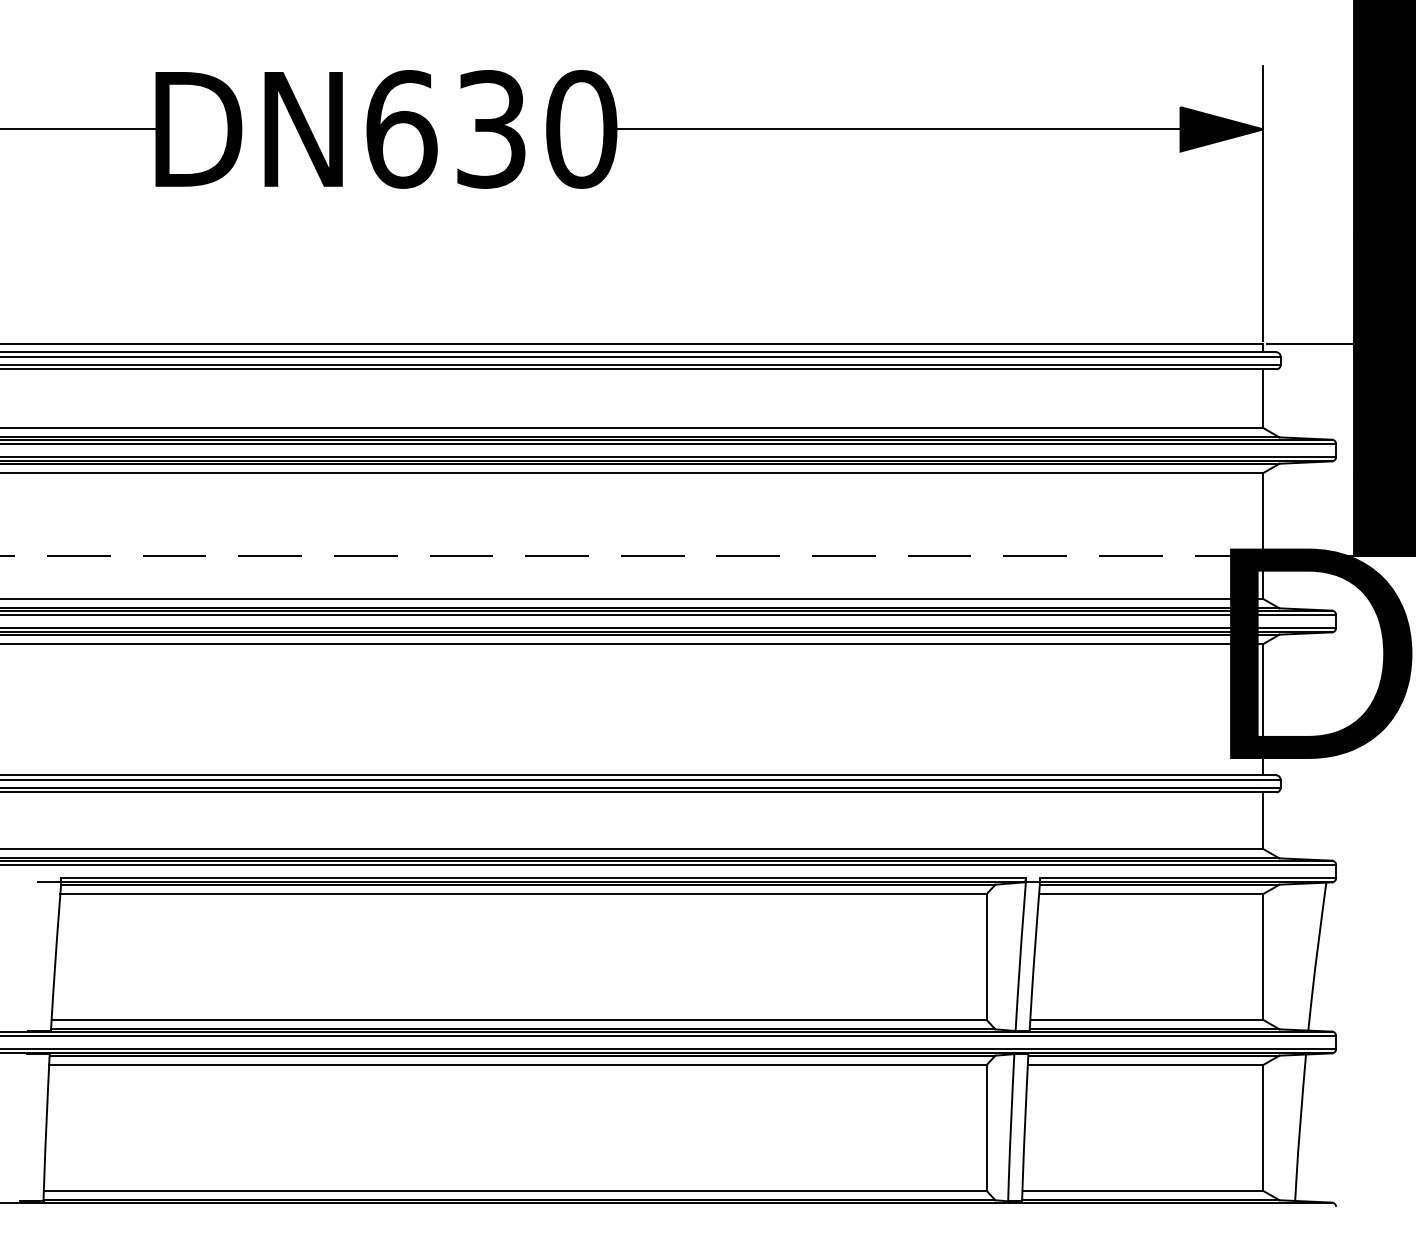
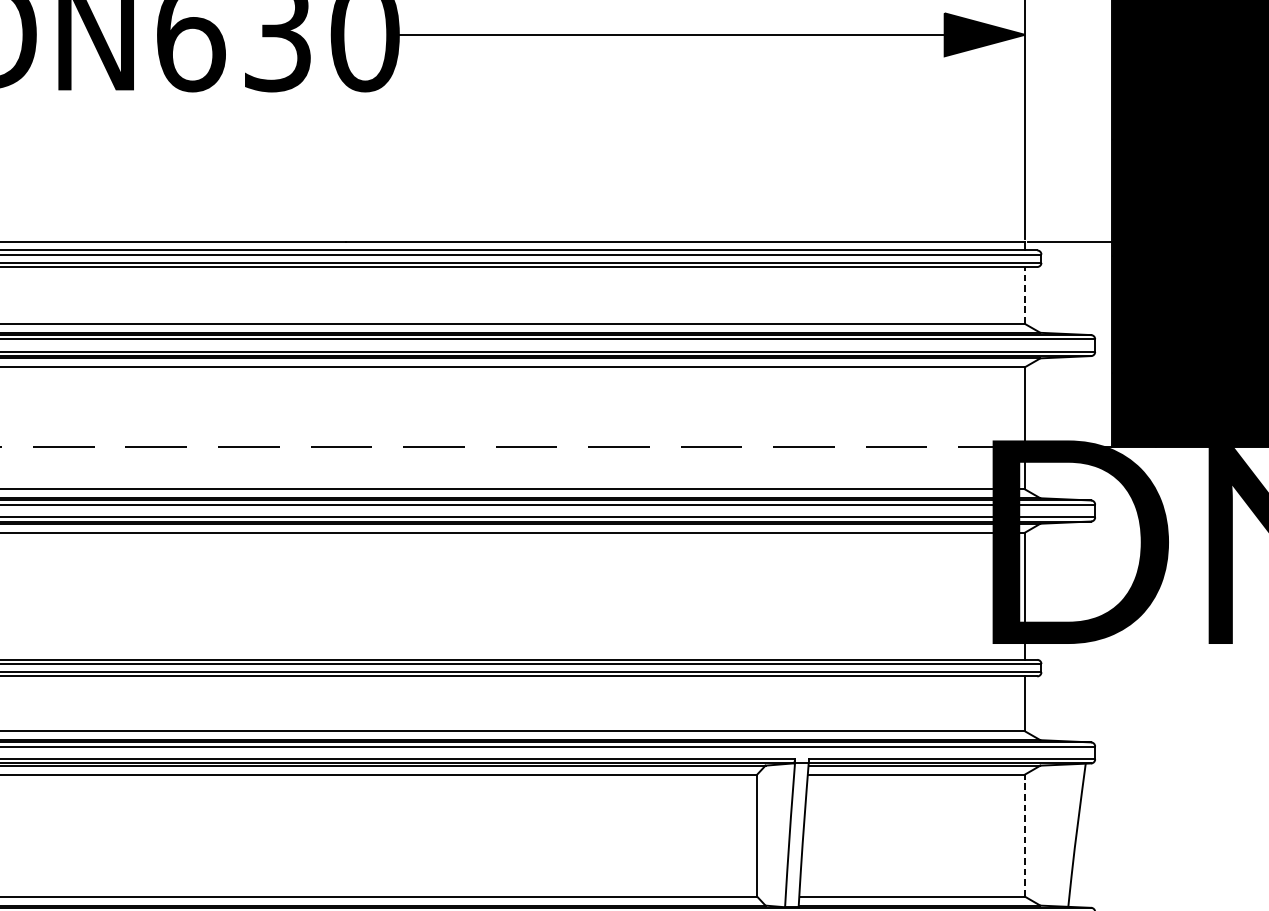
line: (1263, 398) -> (1024, 295), solid -> dashed
line: (1263, 956) -> (1024, 835), solid -> dashed

